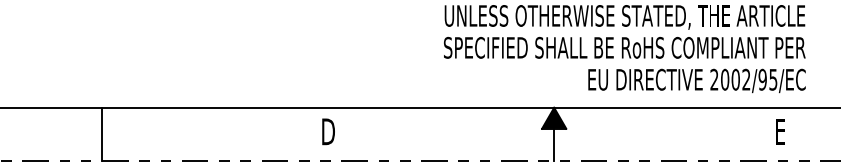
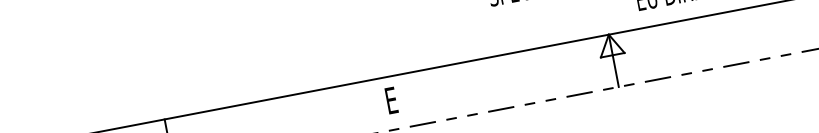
fill: (554, 117) -> (610, 44), removed
text: (328, 131) -> (391, 100), D -> E

